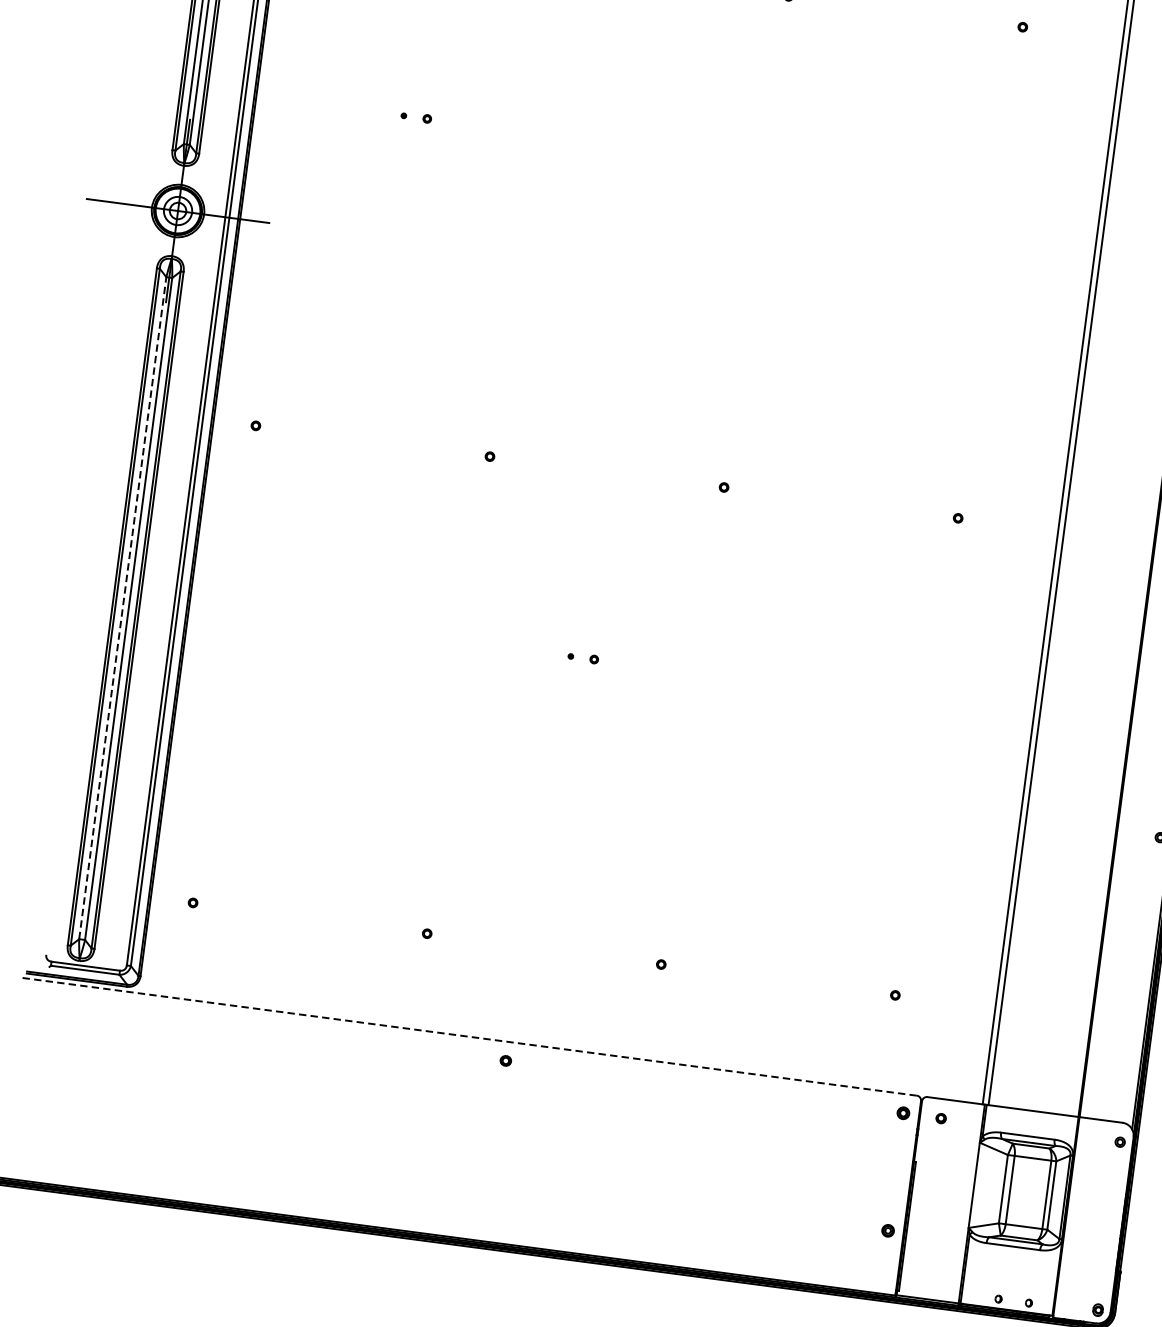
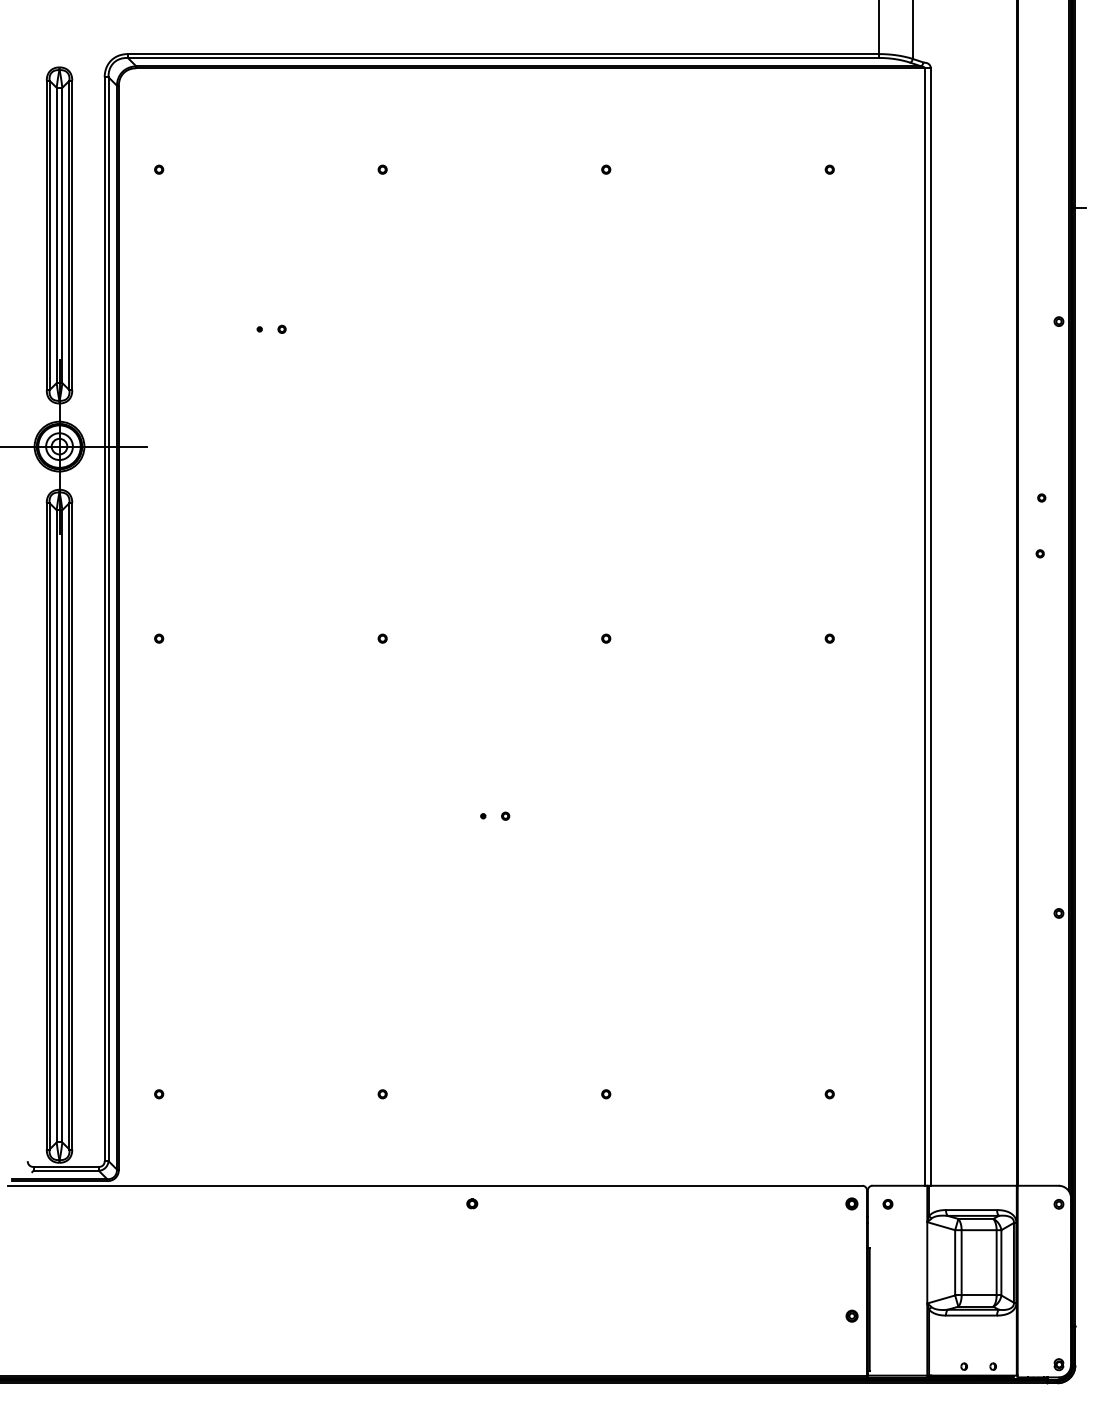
line: (122, 607) -> (56, 825), dashed -> solid
line: (469, 1036) -> (435, 1185), dashed -> solid

